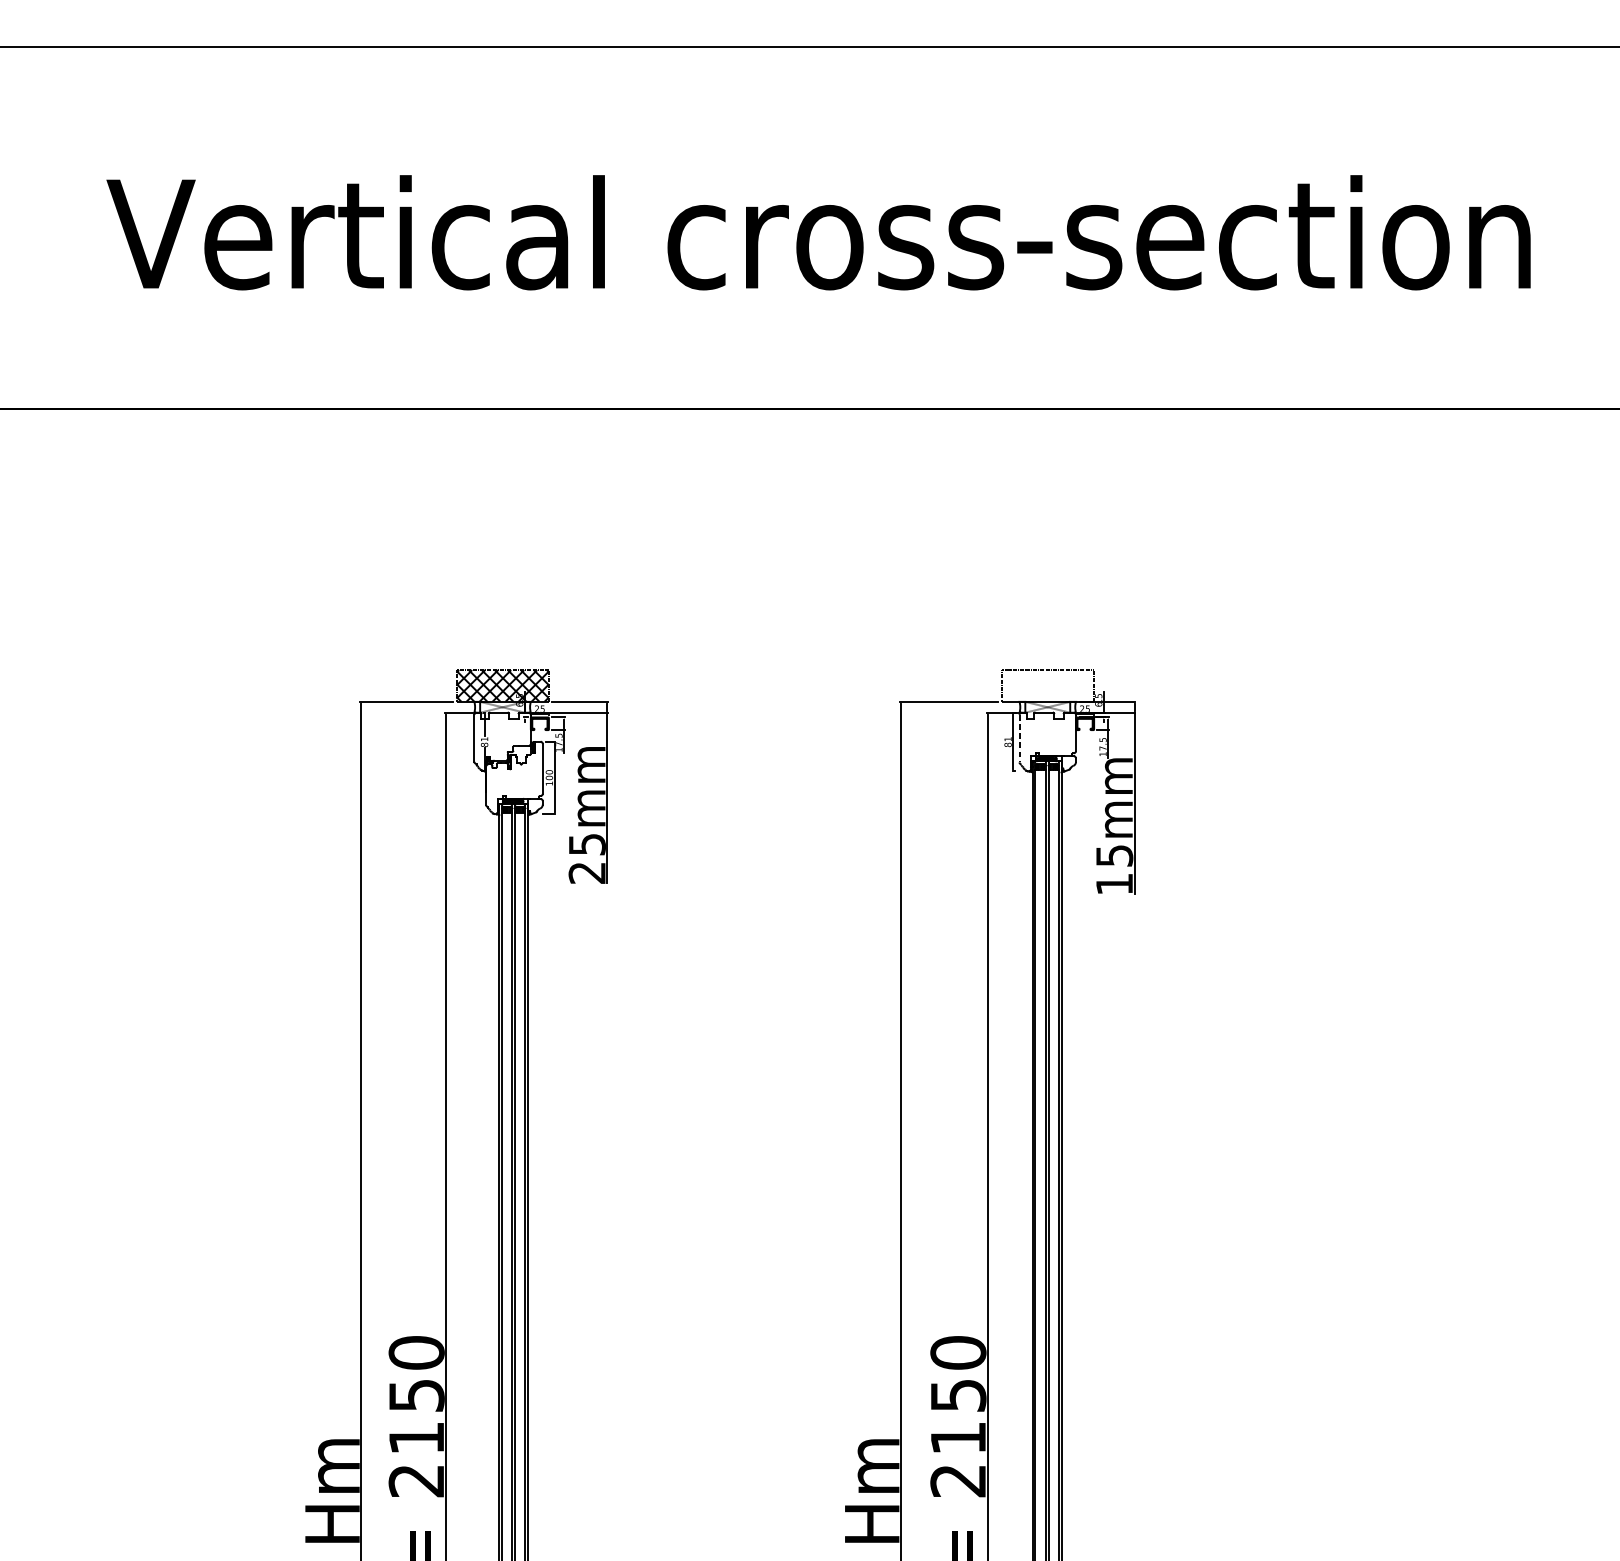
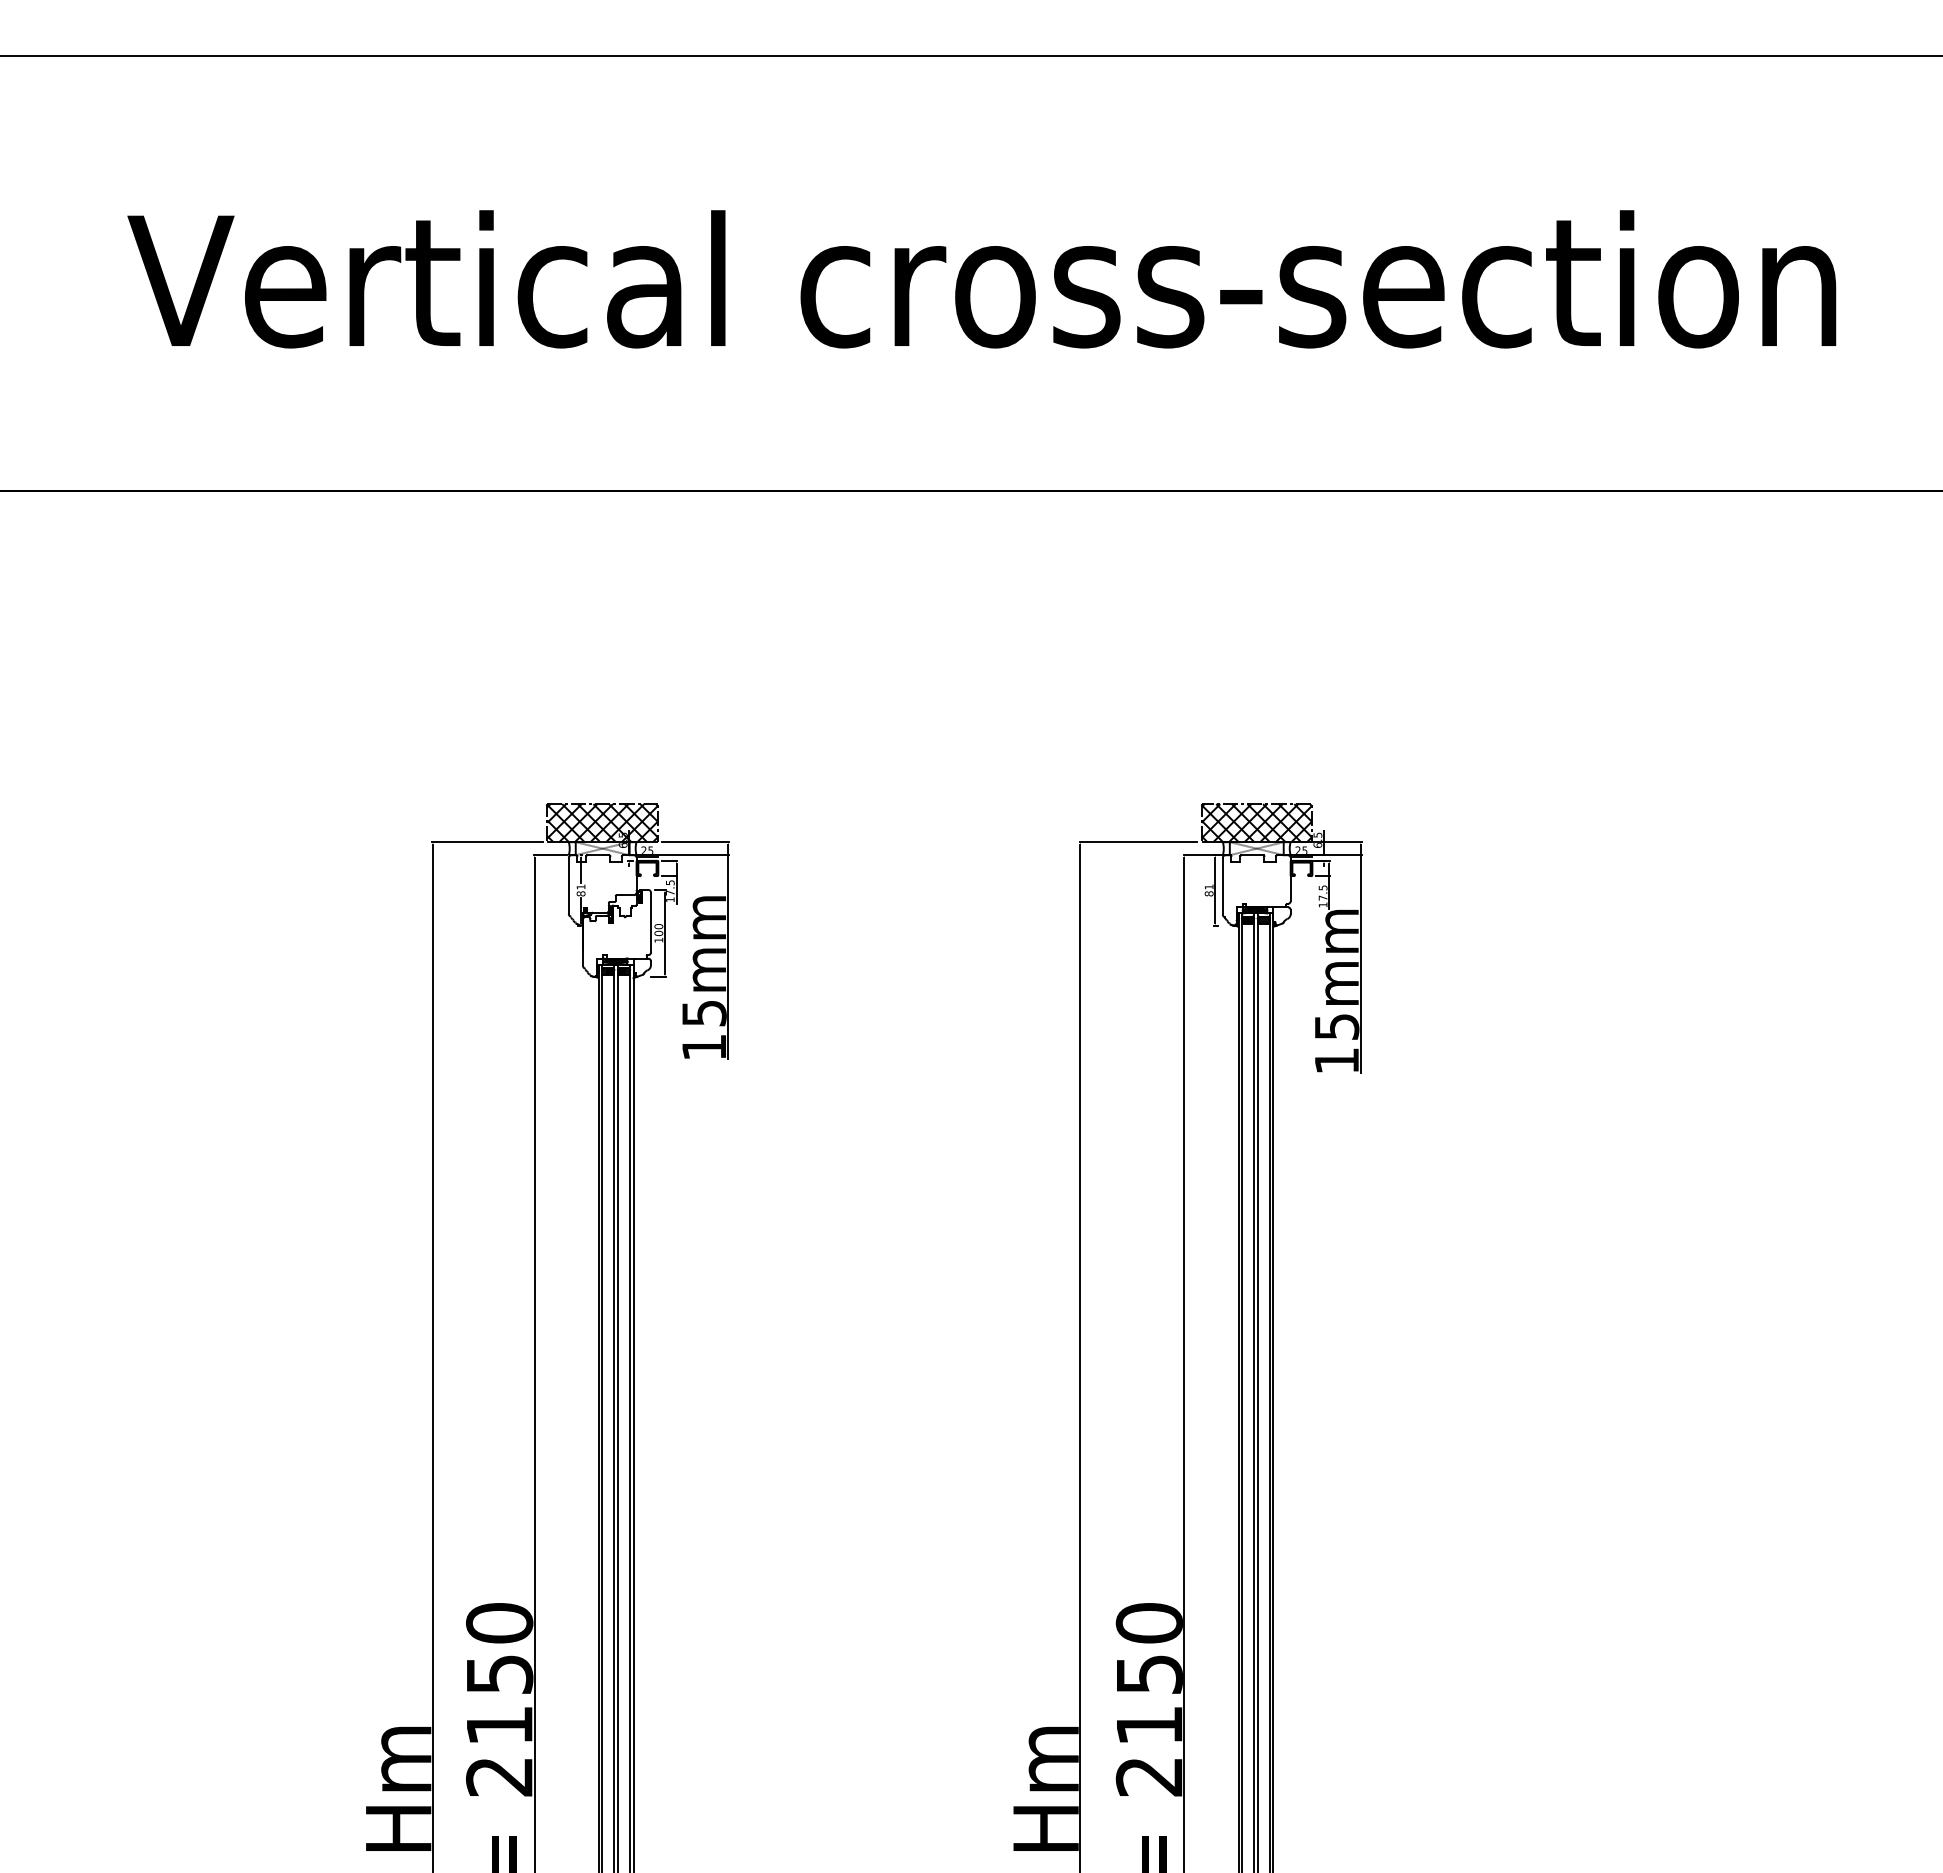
hatch: (1047, 686) -> (1256, 823), added
line: (1019, 738) -> (1222, 886), dashed -> solid
text: (586, 873) -> (703, 1047), 25mm -> 15mm

